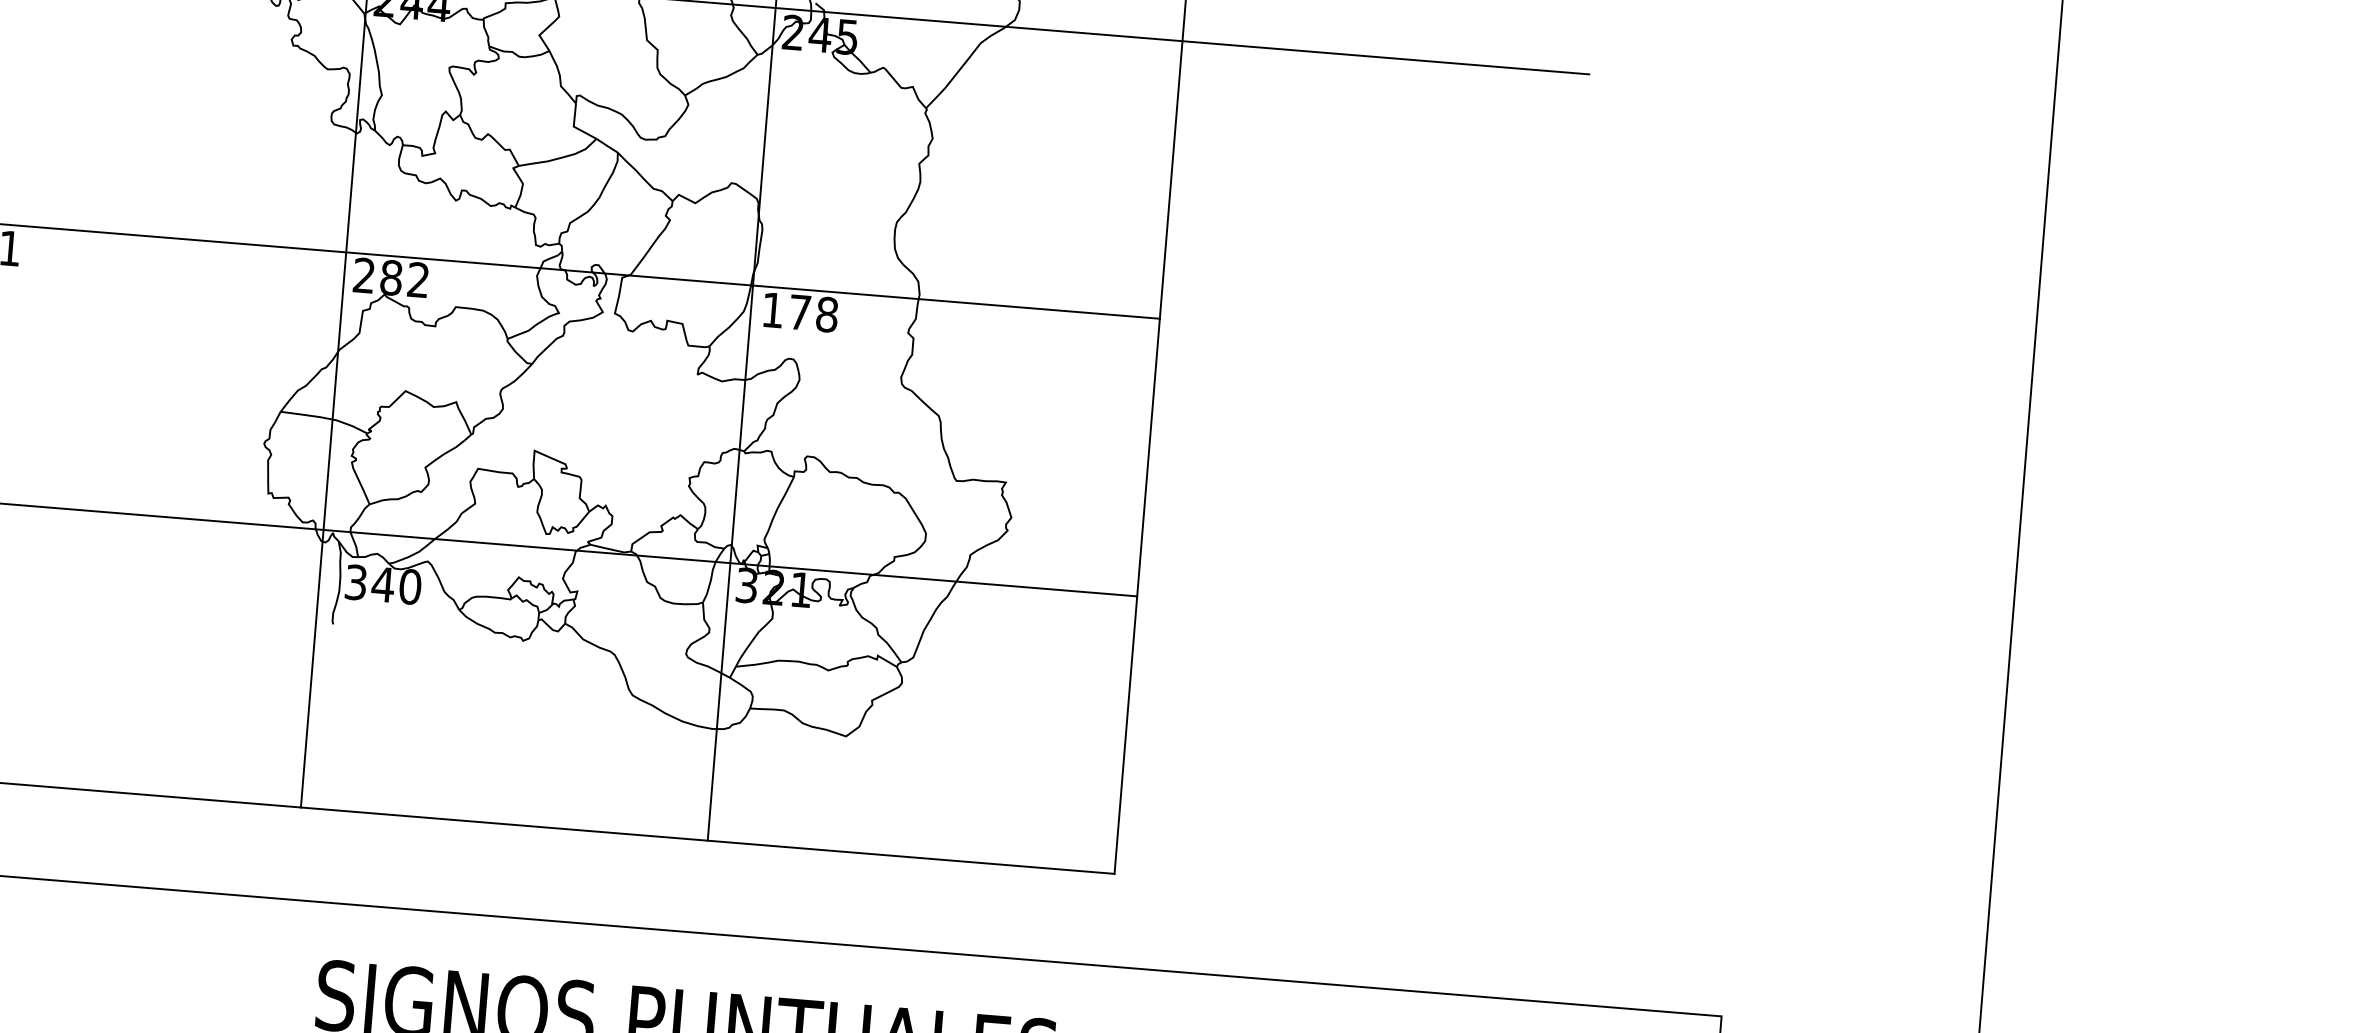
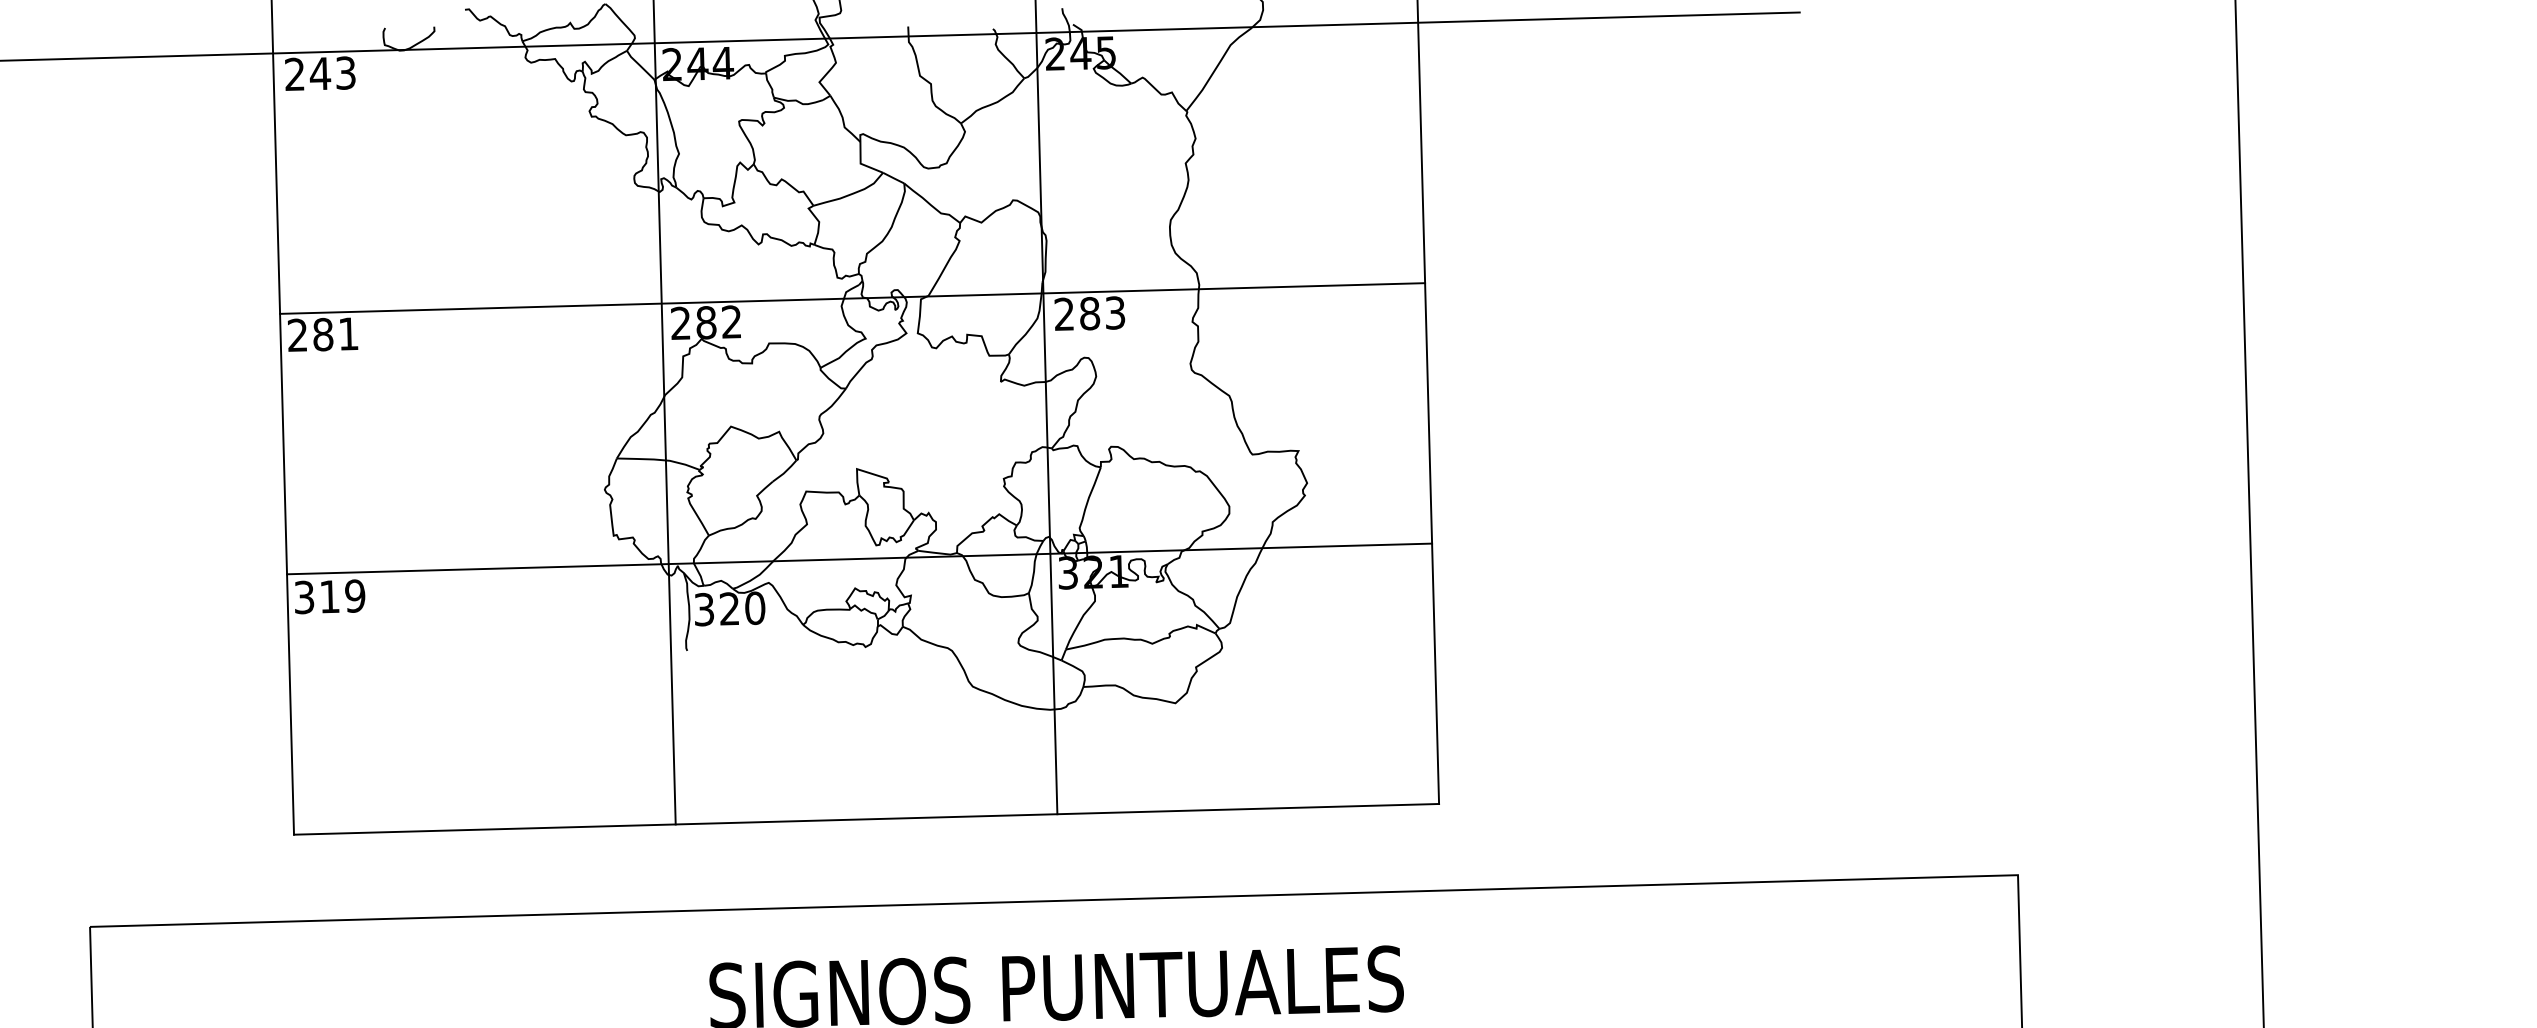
text: (799, 312) -> (1089, 313), 178 -> 283
text: (383, 584) -> (729, 608), 340 -> 320

